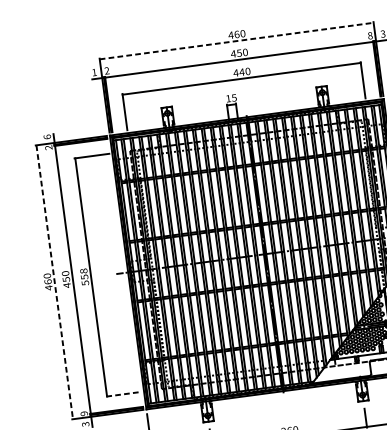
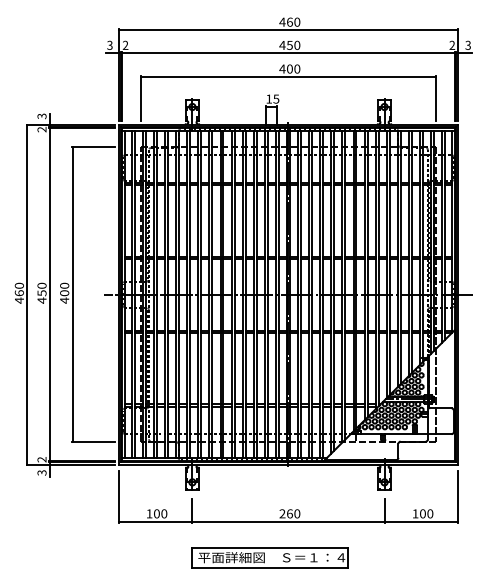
text: (370, 35) -> (452, 45), 8 -> 2
line: (236, 41) -> (288, 30), dashed -> solid
text: (94, 71) -> (109, 44), 1 -> 3
text: (241, 71) -> (289, 68), 440 -> 400
text: (46, 137) -> (41, 116), 6 -> 3
text: (84, 276) -> (64, 292), 558 -> 400
line: (54, 282) -> (27, 294), dashed -> solid
line: (123, 394) -> (93, 442), dashed -> solid
text: (84, 413) -> (42, 459), 9 -> 2

